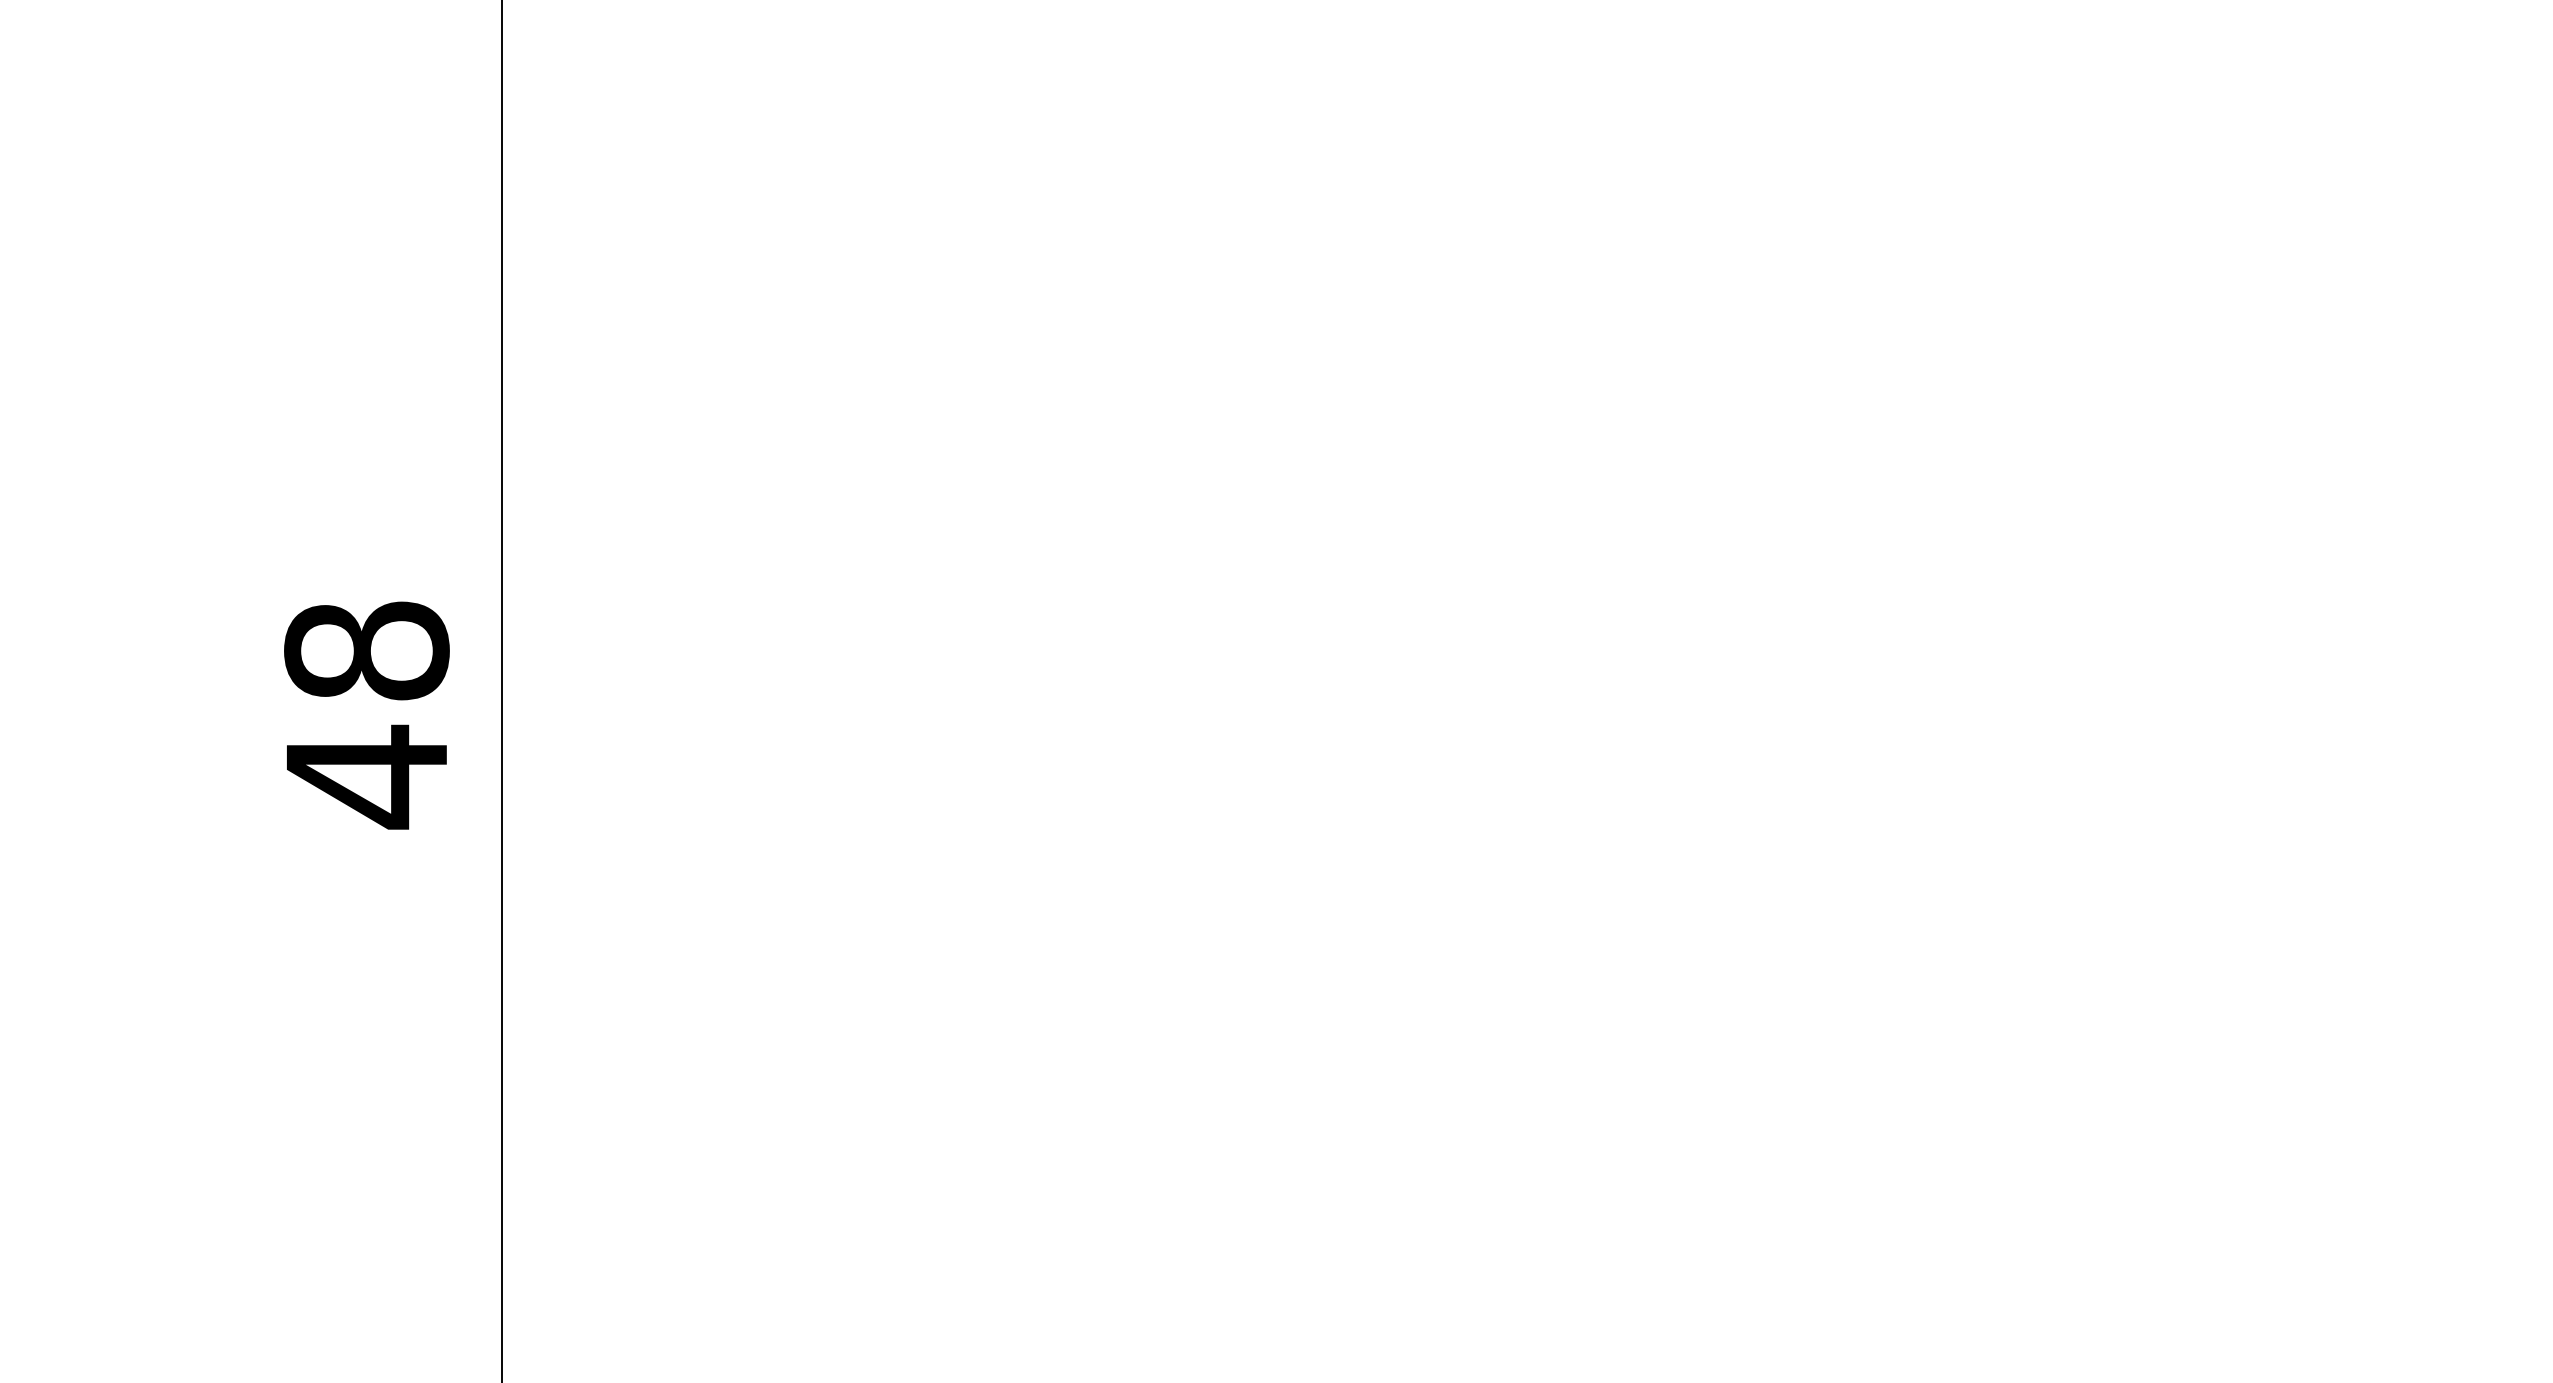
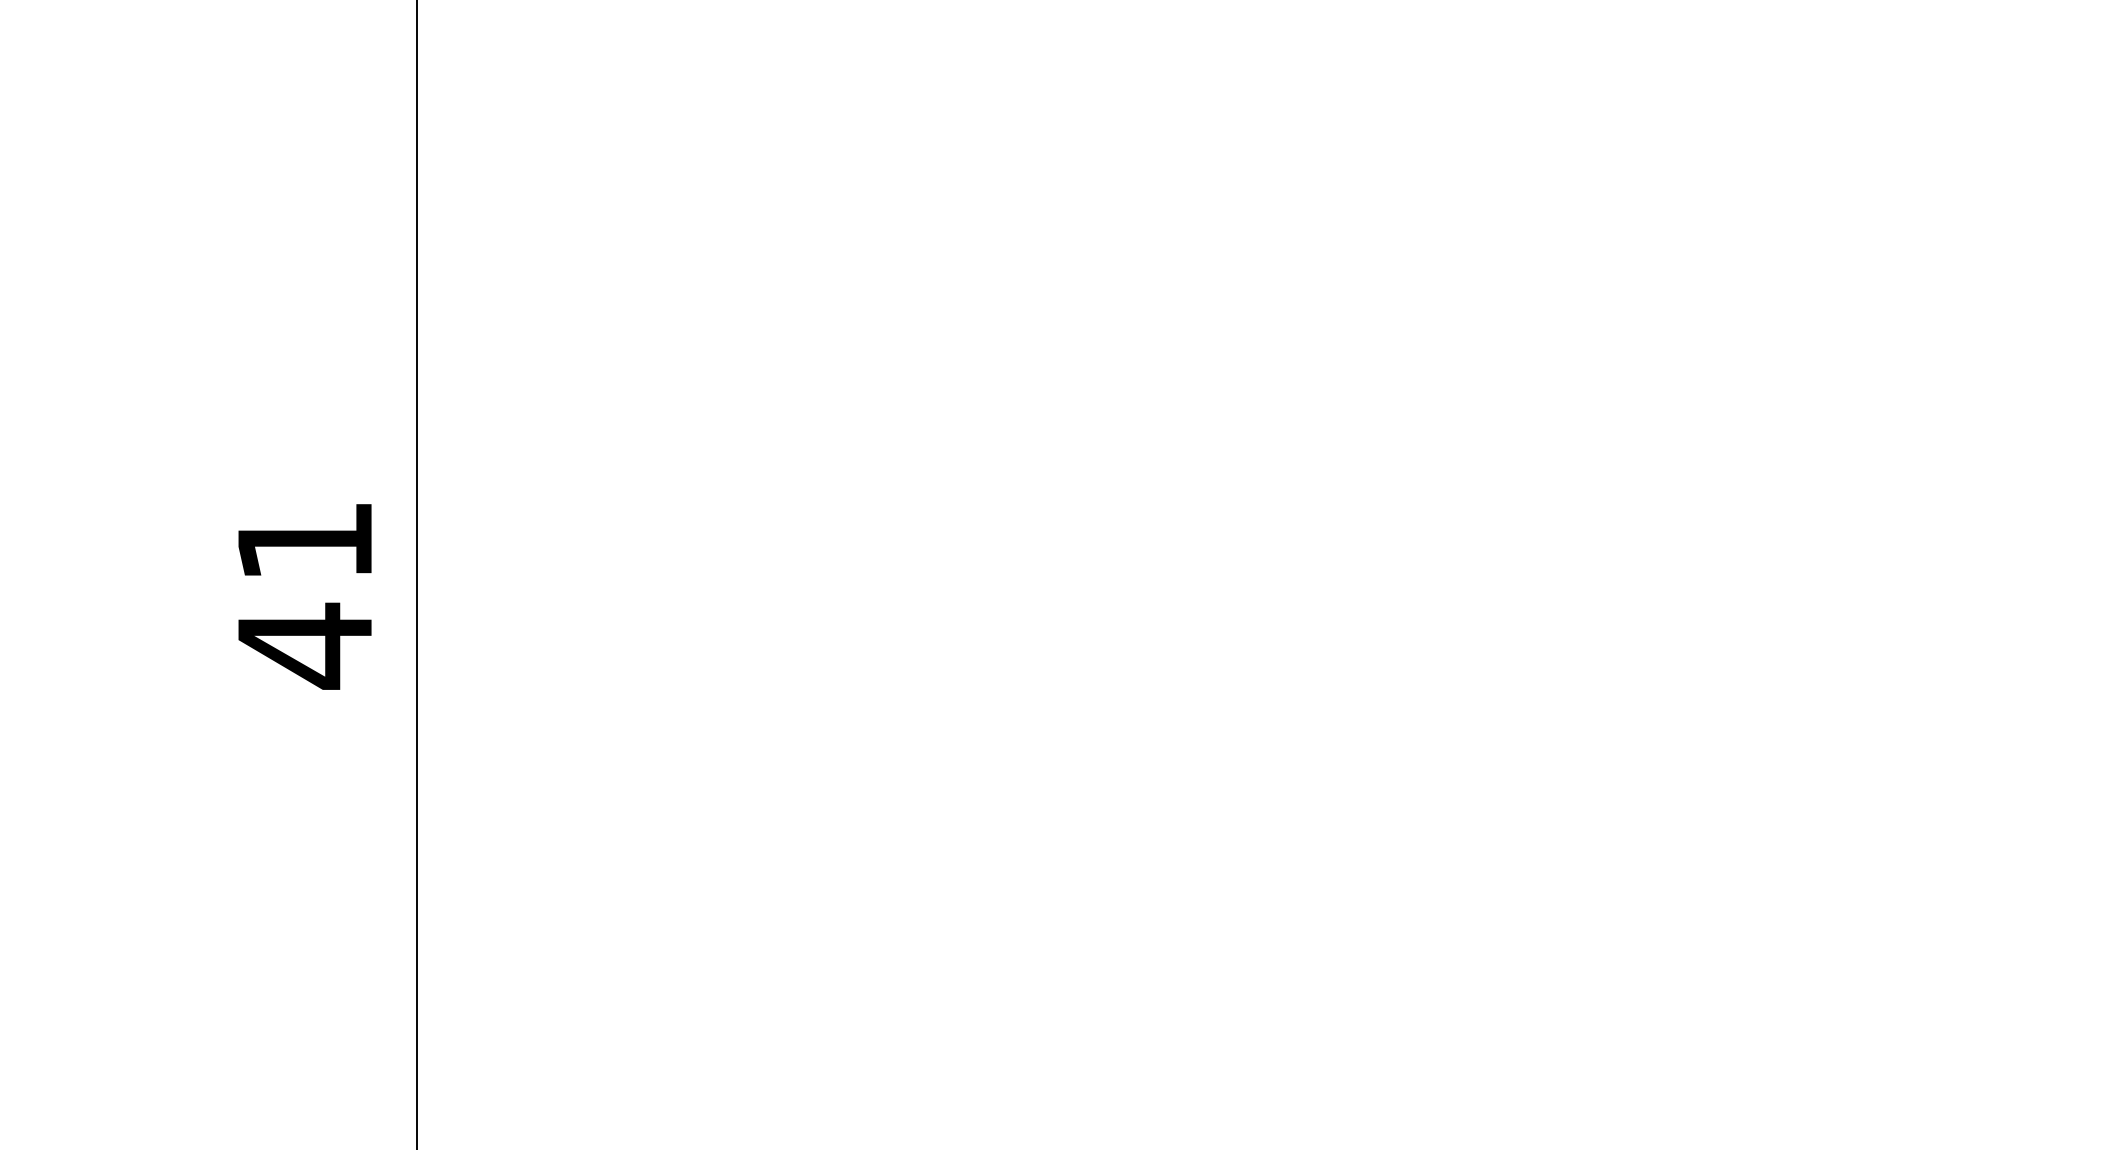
text: (367, 651) -> (305, 541), 48 -> 41

